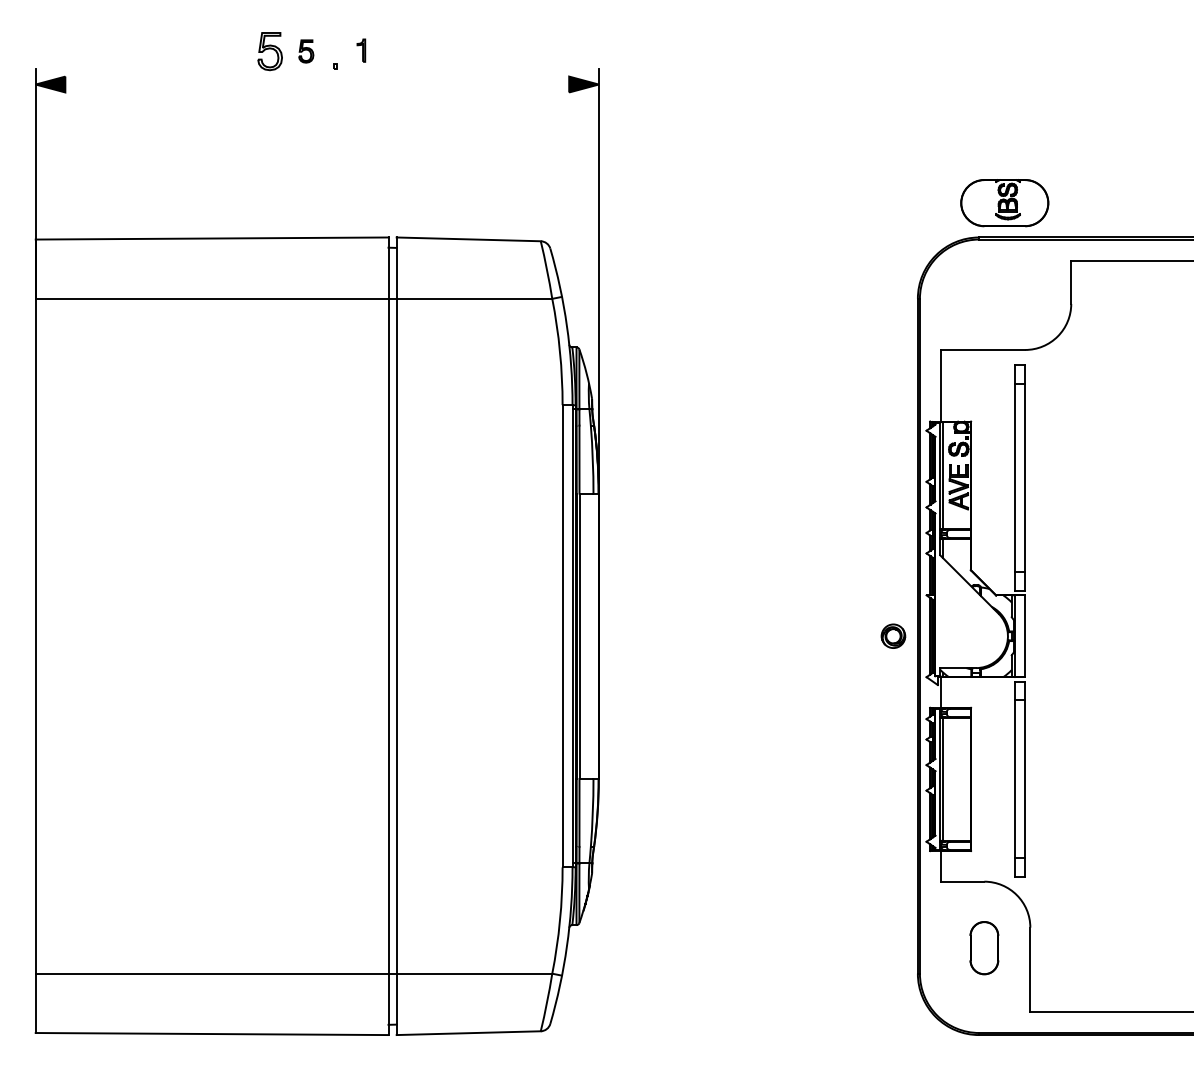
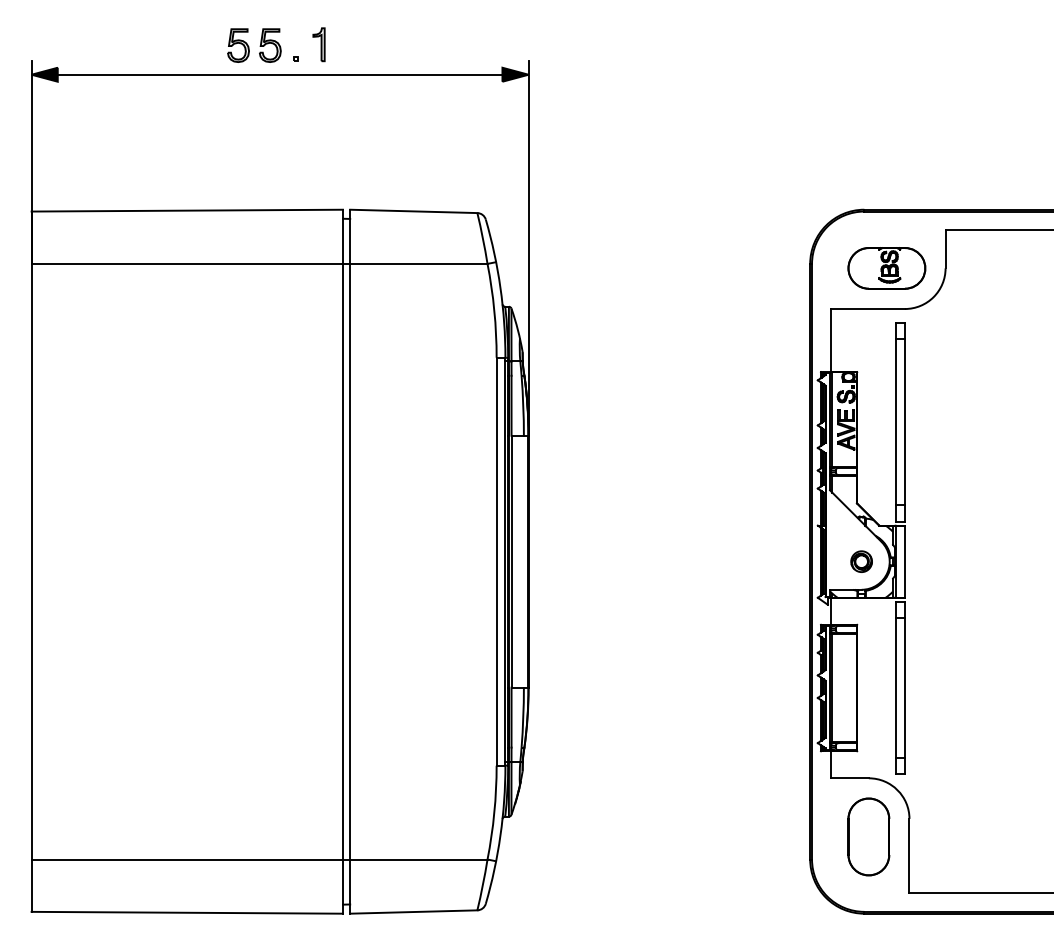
part: (360, 50) -> (318, 44), size x1.67
part: (306, 51) -> (270, 45), size x1.67
line: (316, 84) -> (279, 74), added
part: (1004, 203) -> (886, 268), moved
part: (893, 636) -> (861, 561), moved
part: (983, 947) -> (868, 836), size x1.67

